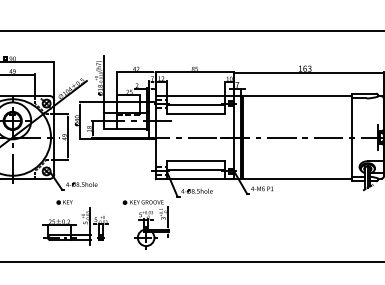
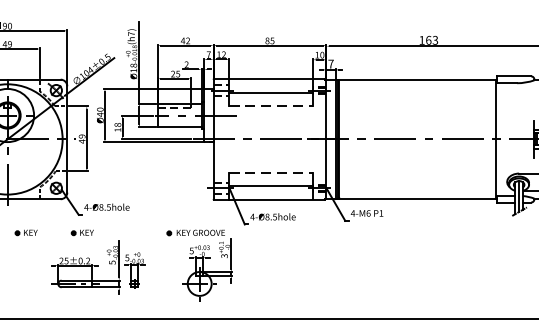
line: (196, 114) -> (272, 106), solid -> dashed
line: (196, 160) -> (272, 172), solid -> dashed
part: (25, 202) -> (25, 233), added

